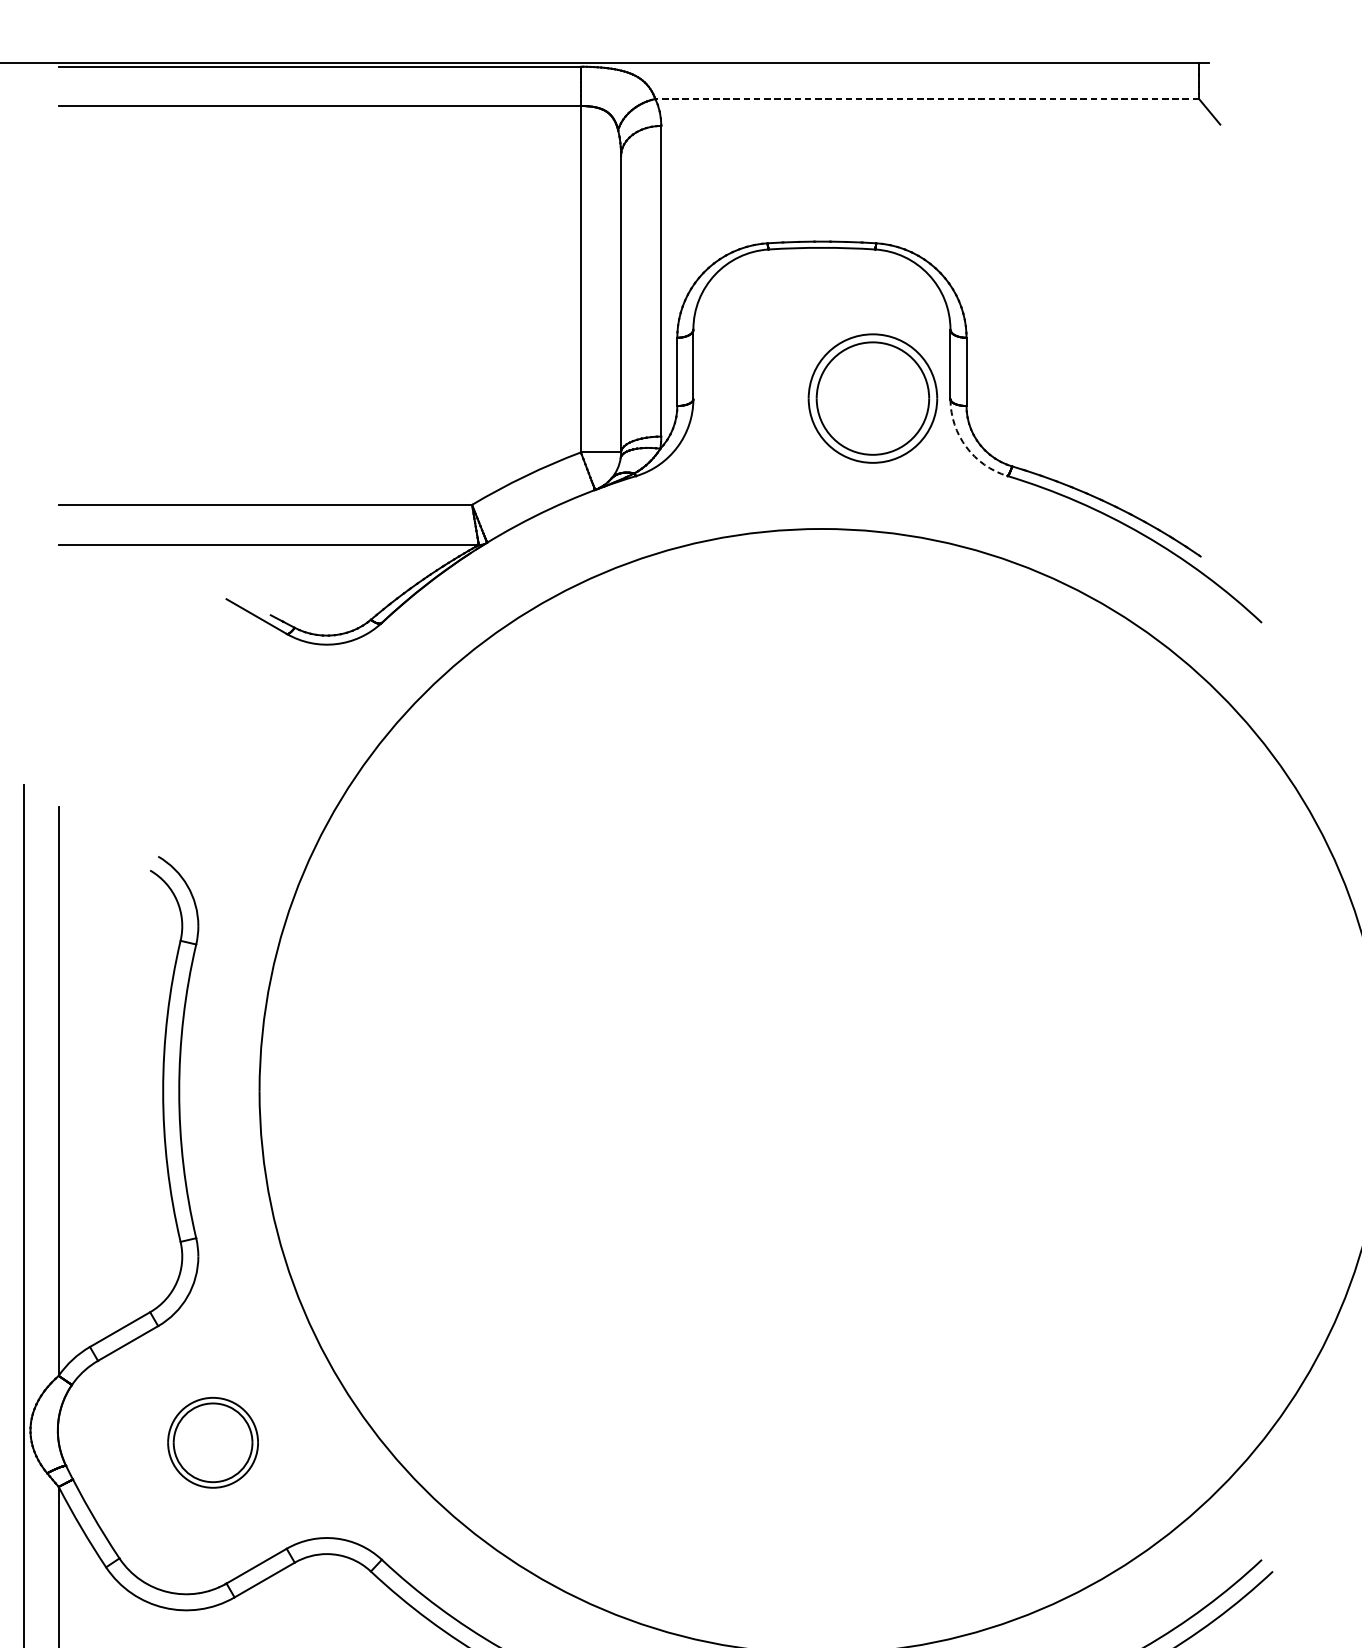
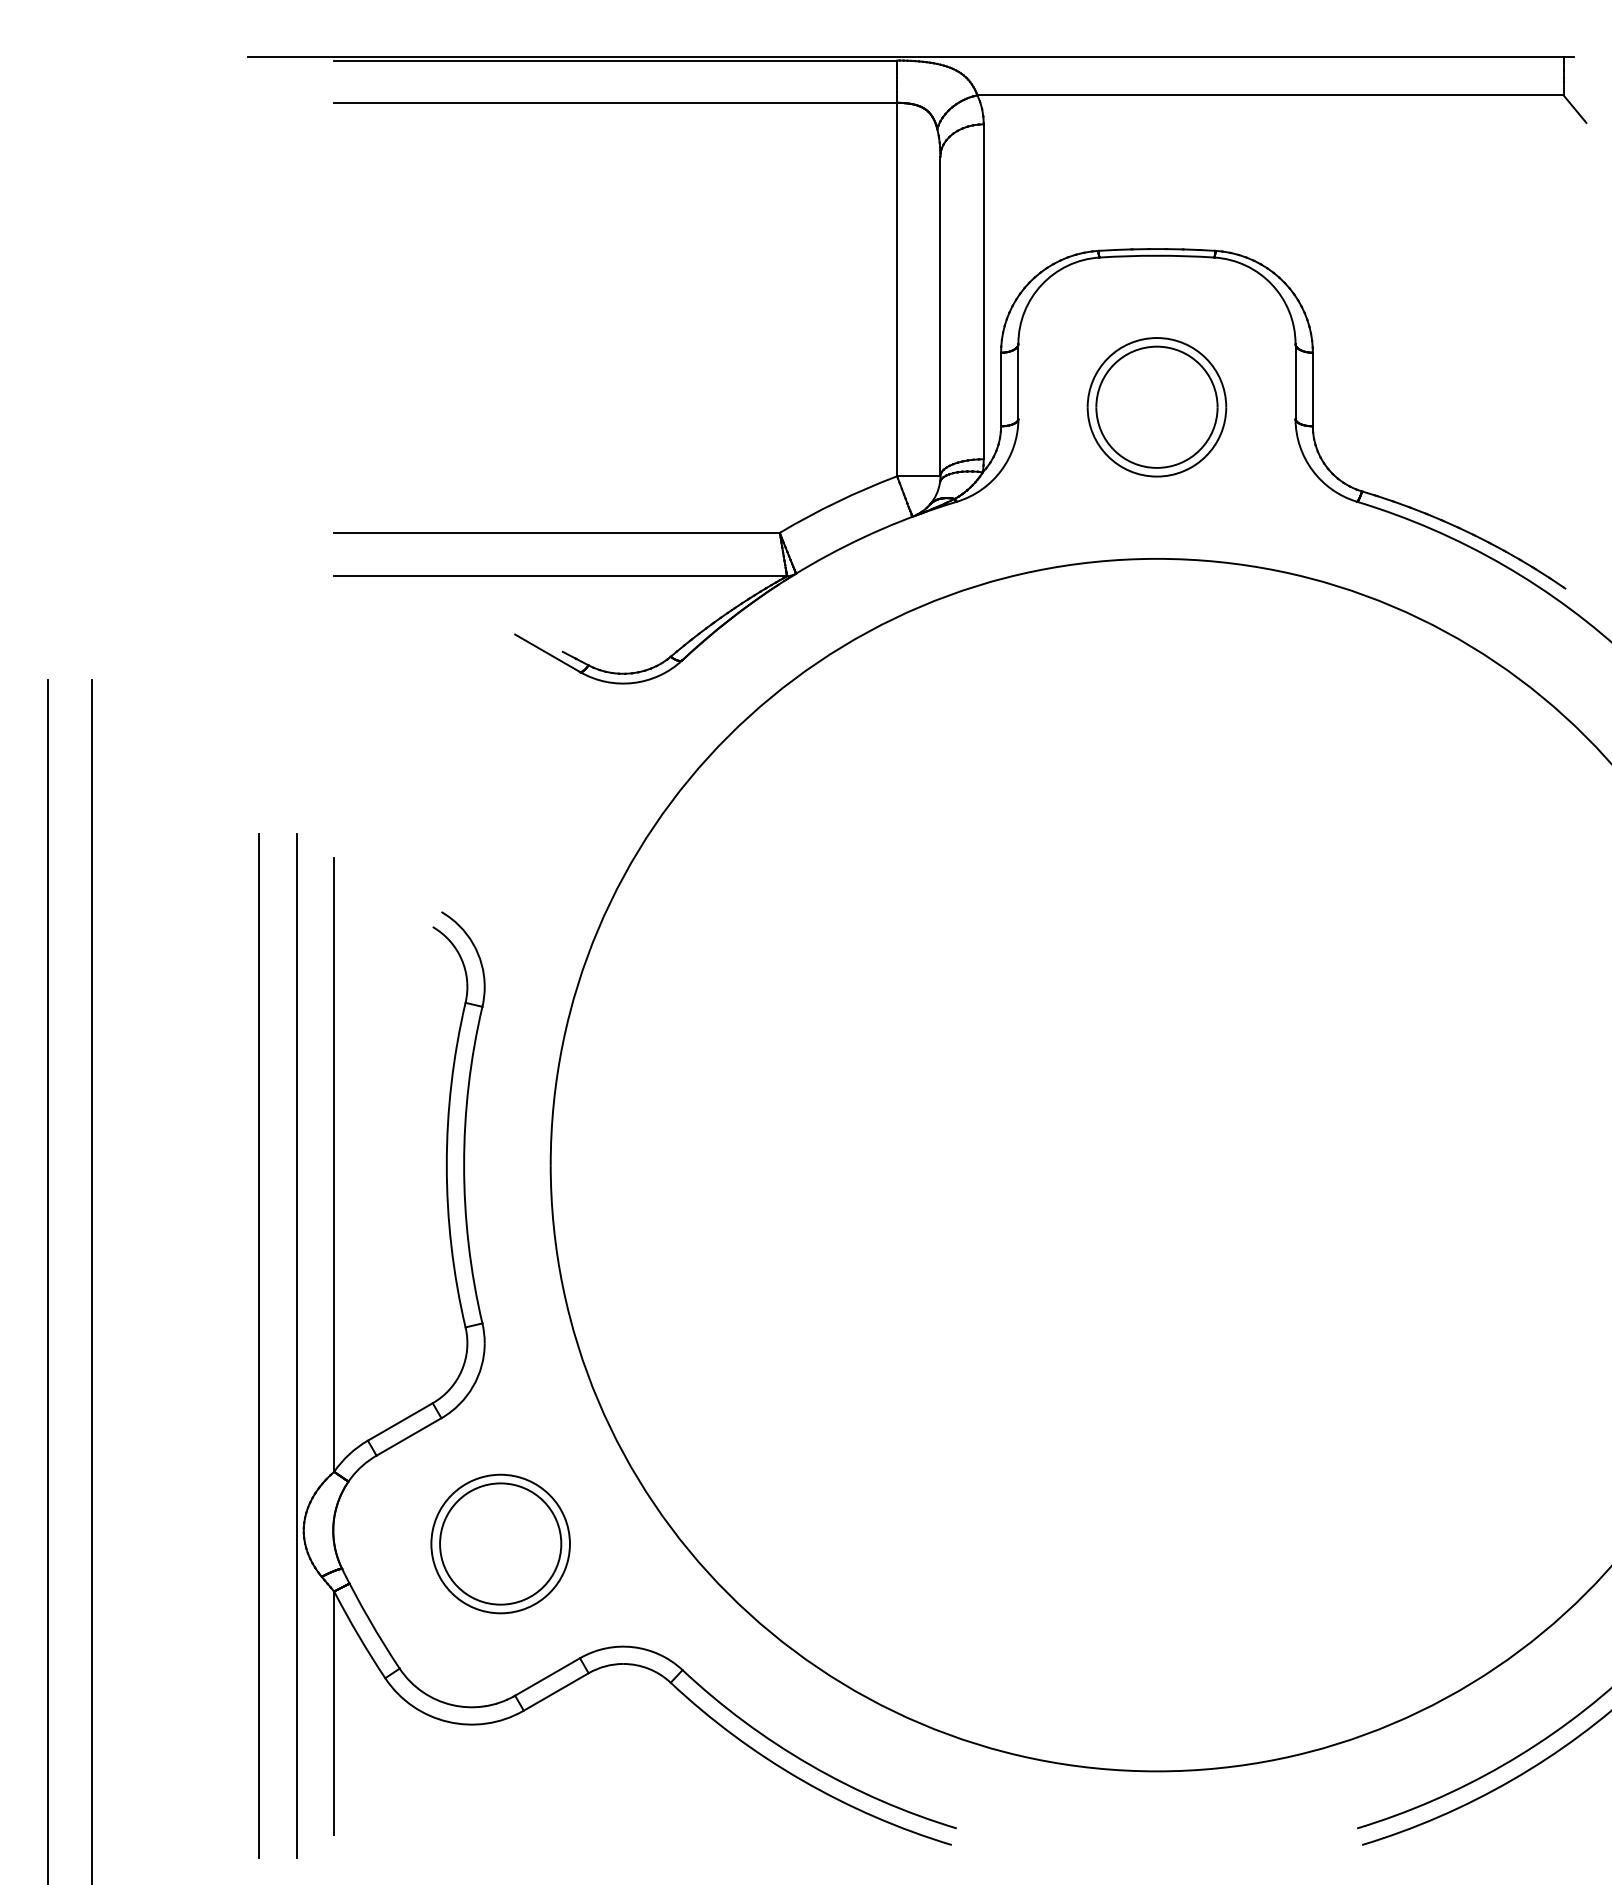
line: (927, 99) -> (1270, 95), dashed -> solid
part: (872, 398) -> (1156, 407), moved
arc: (966, 447) -> (1312, 470), dashed -> solid
part: (212, 1442) -> (500, 1543), size x1.43

